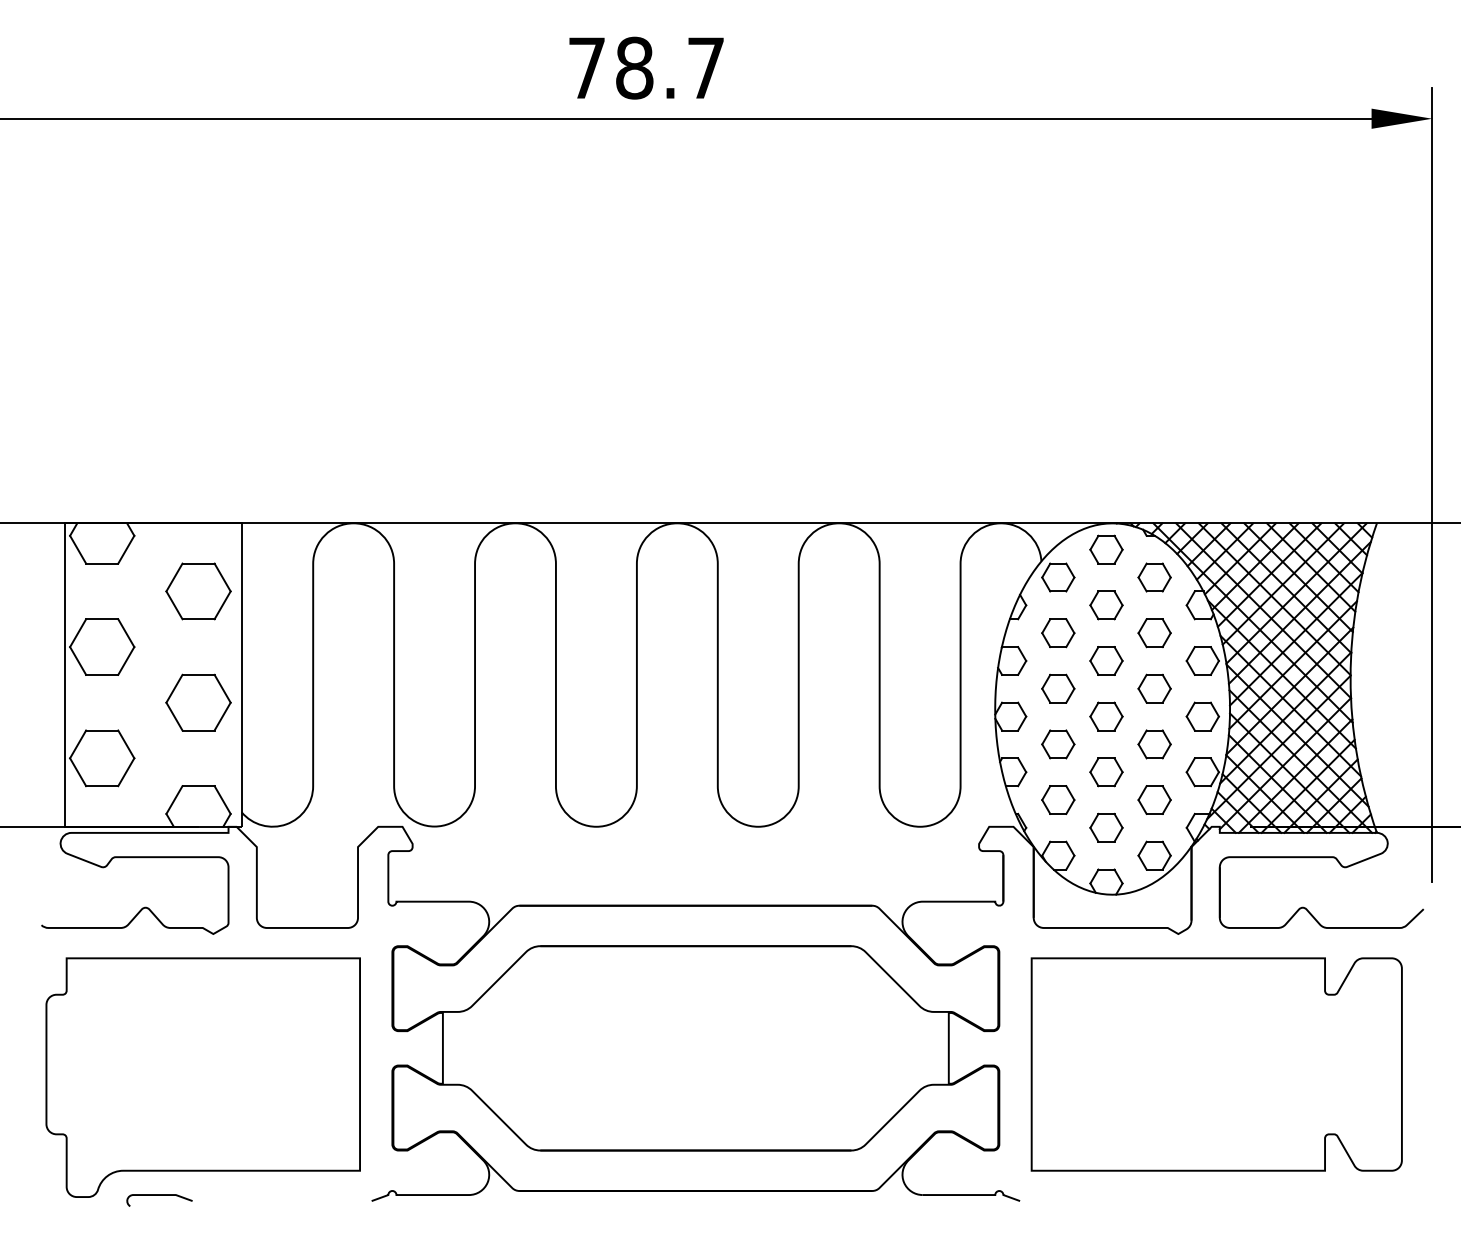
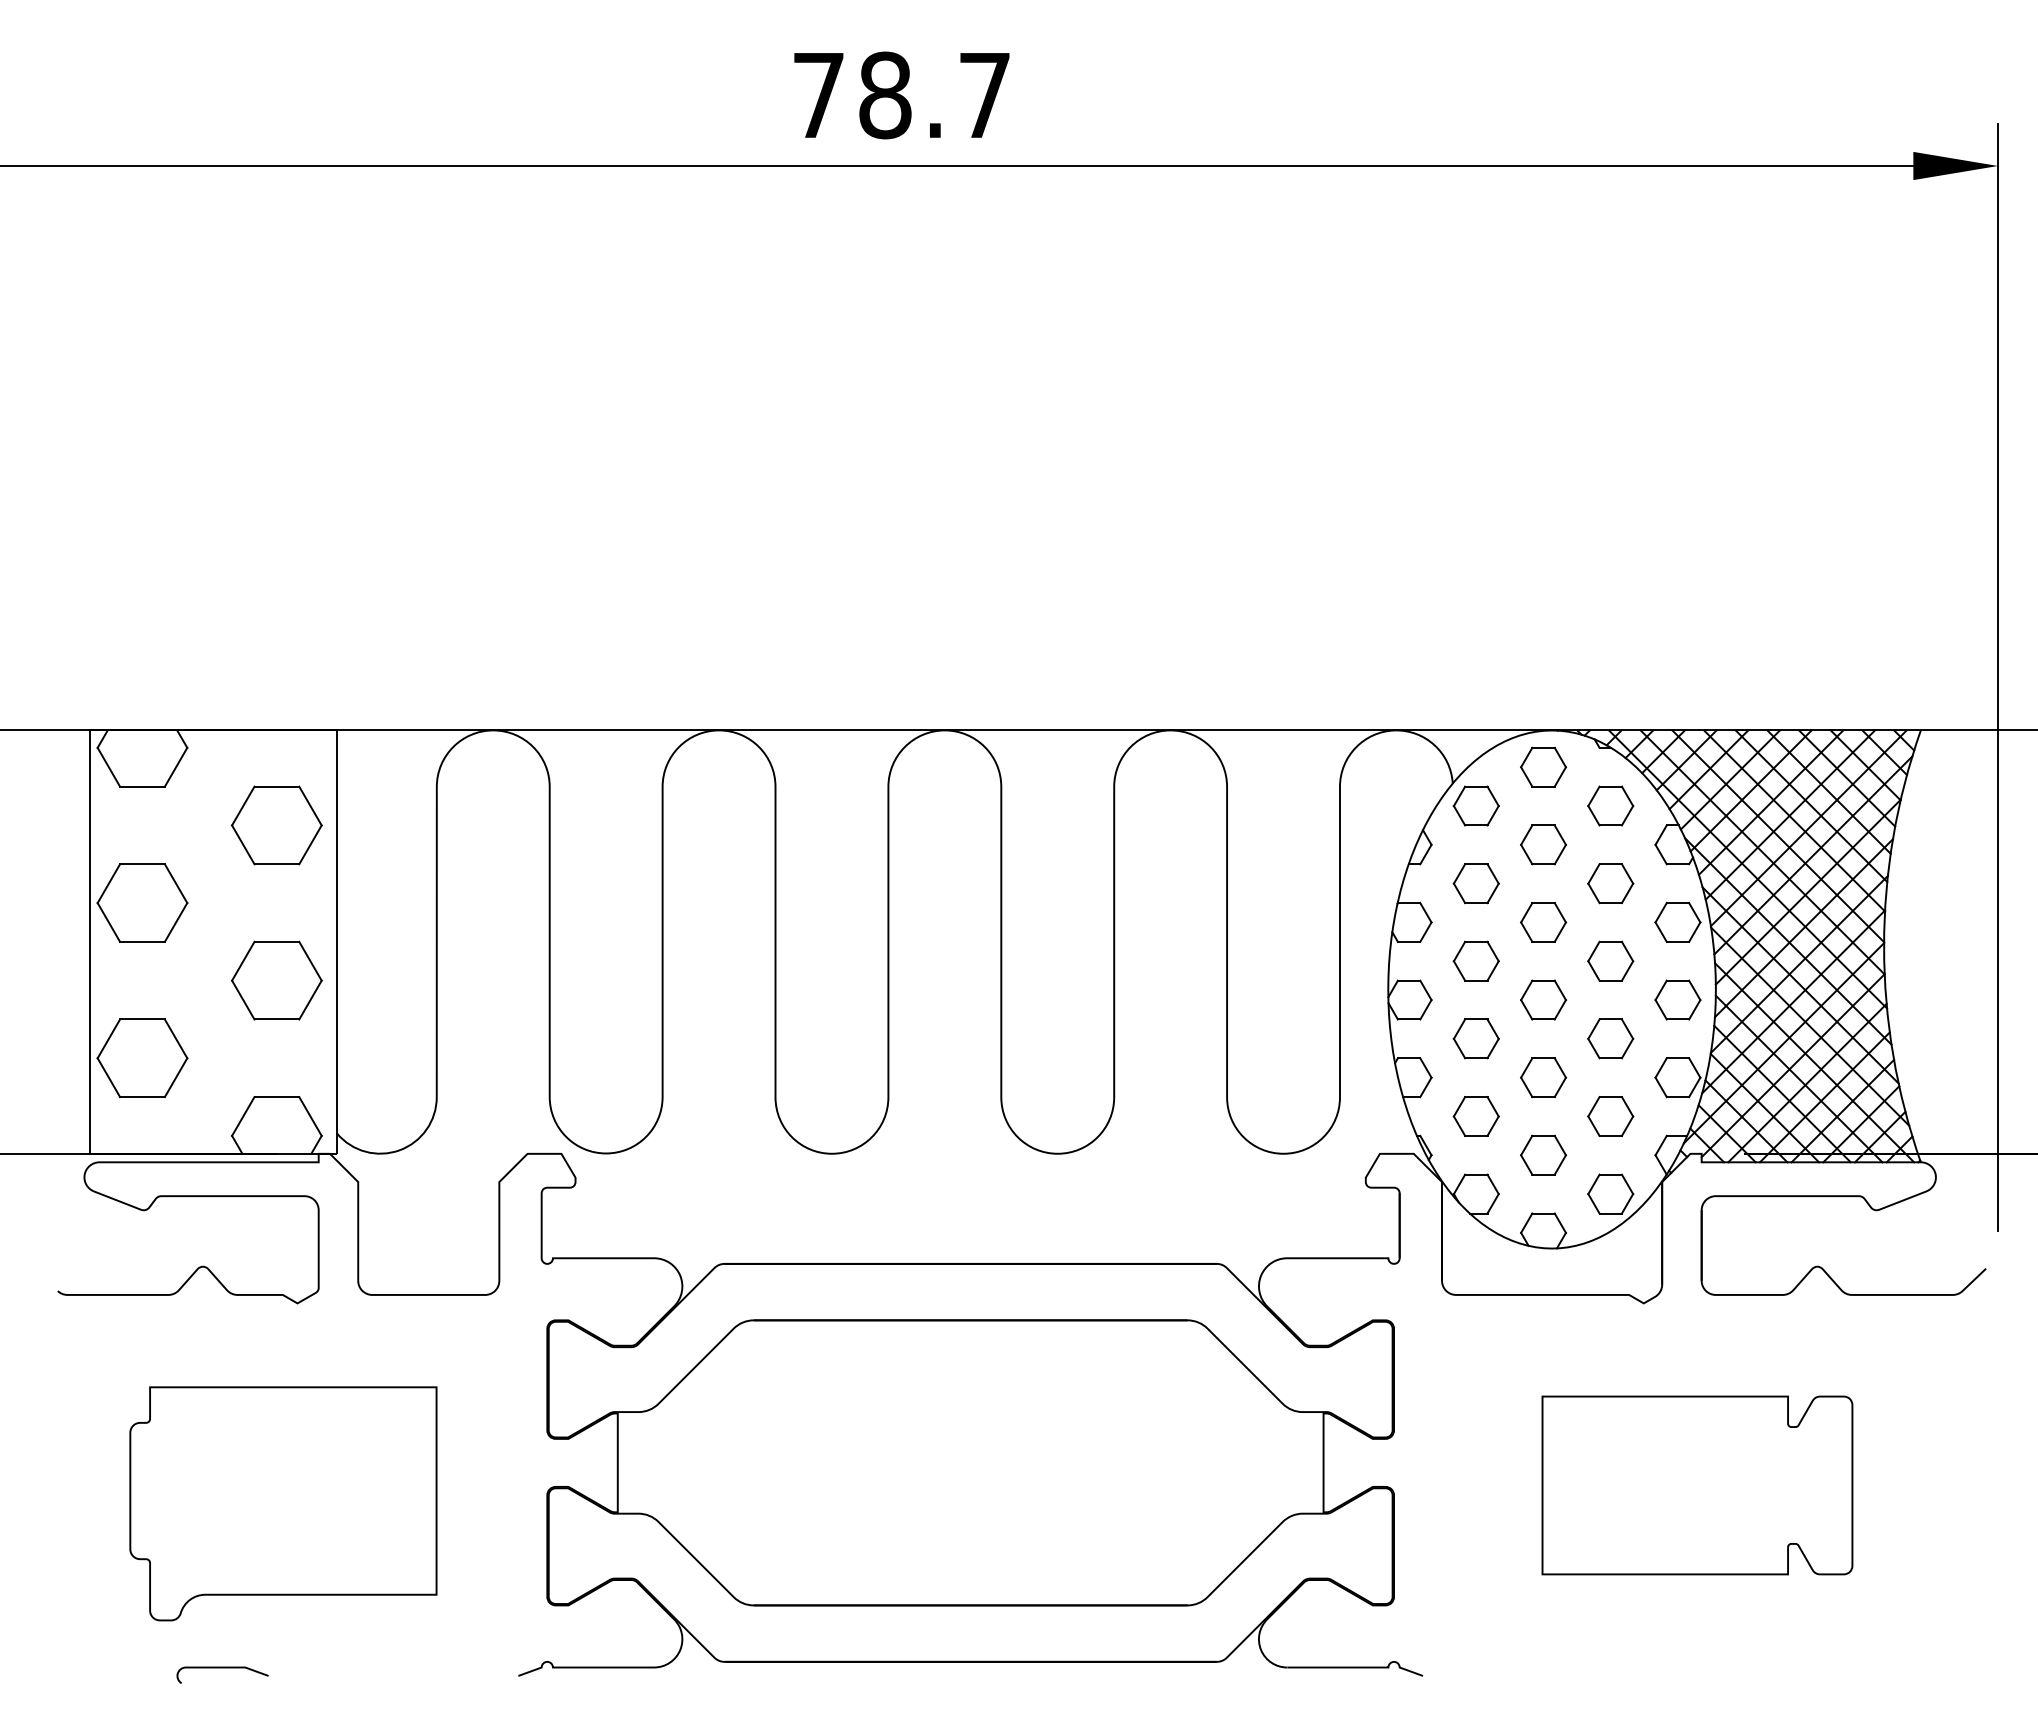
part: (1216, 1064) -> (1697, 1485), size x0.6
part: (203, 1077) -> (283, 1503), size x0.7

